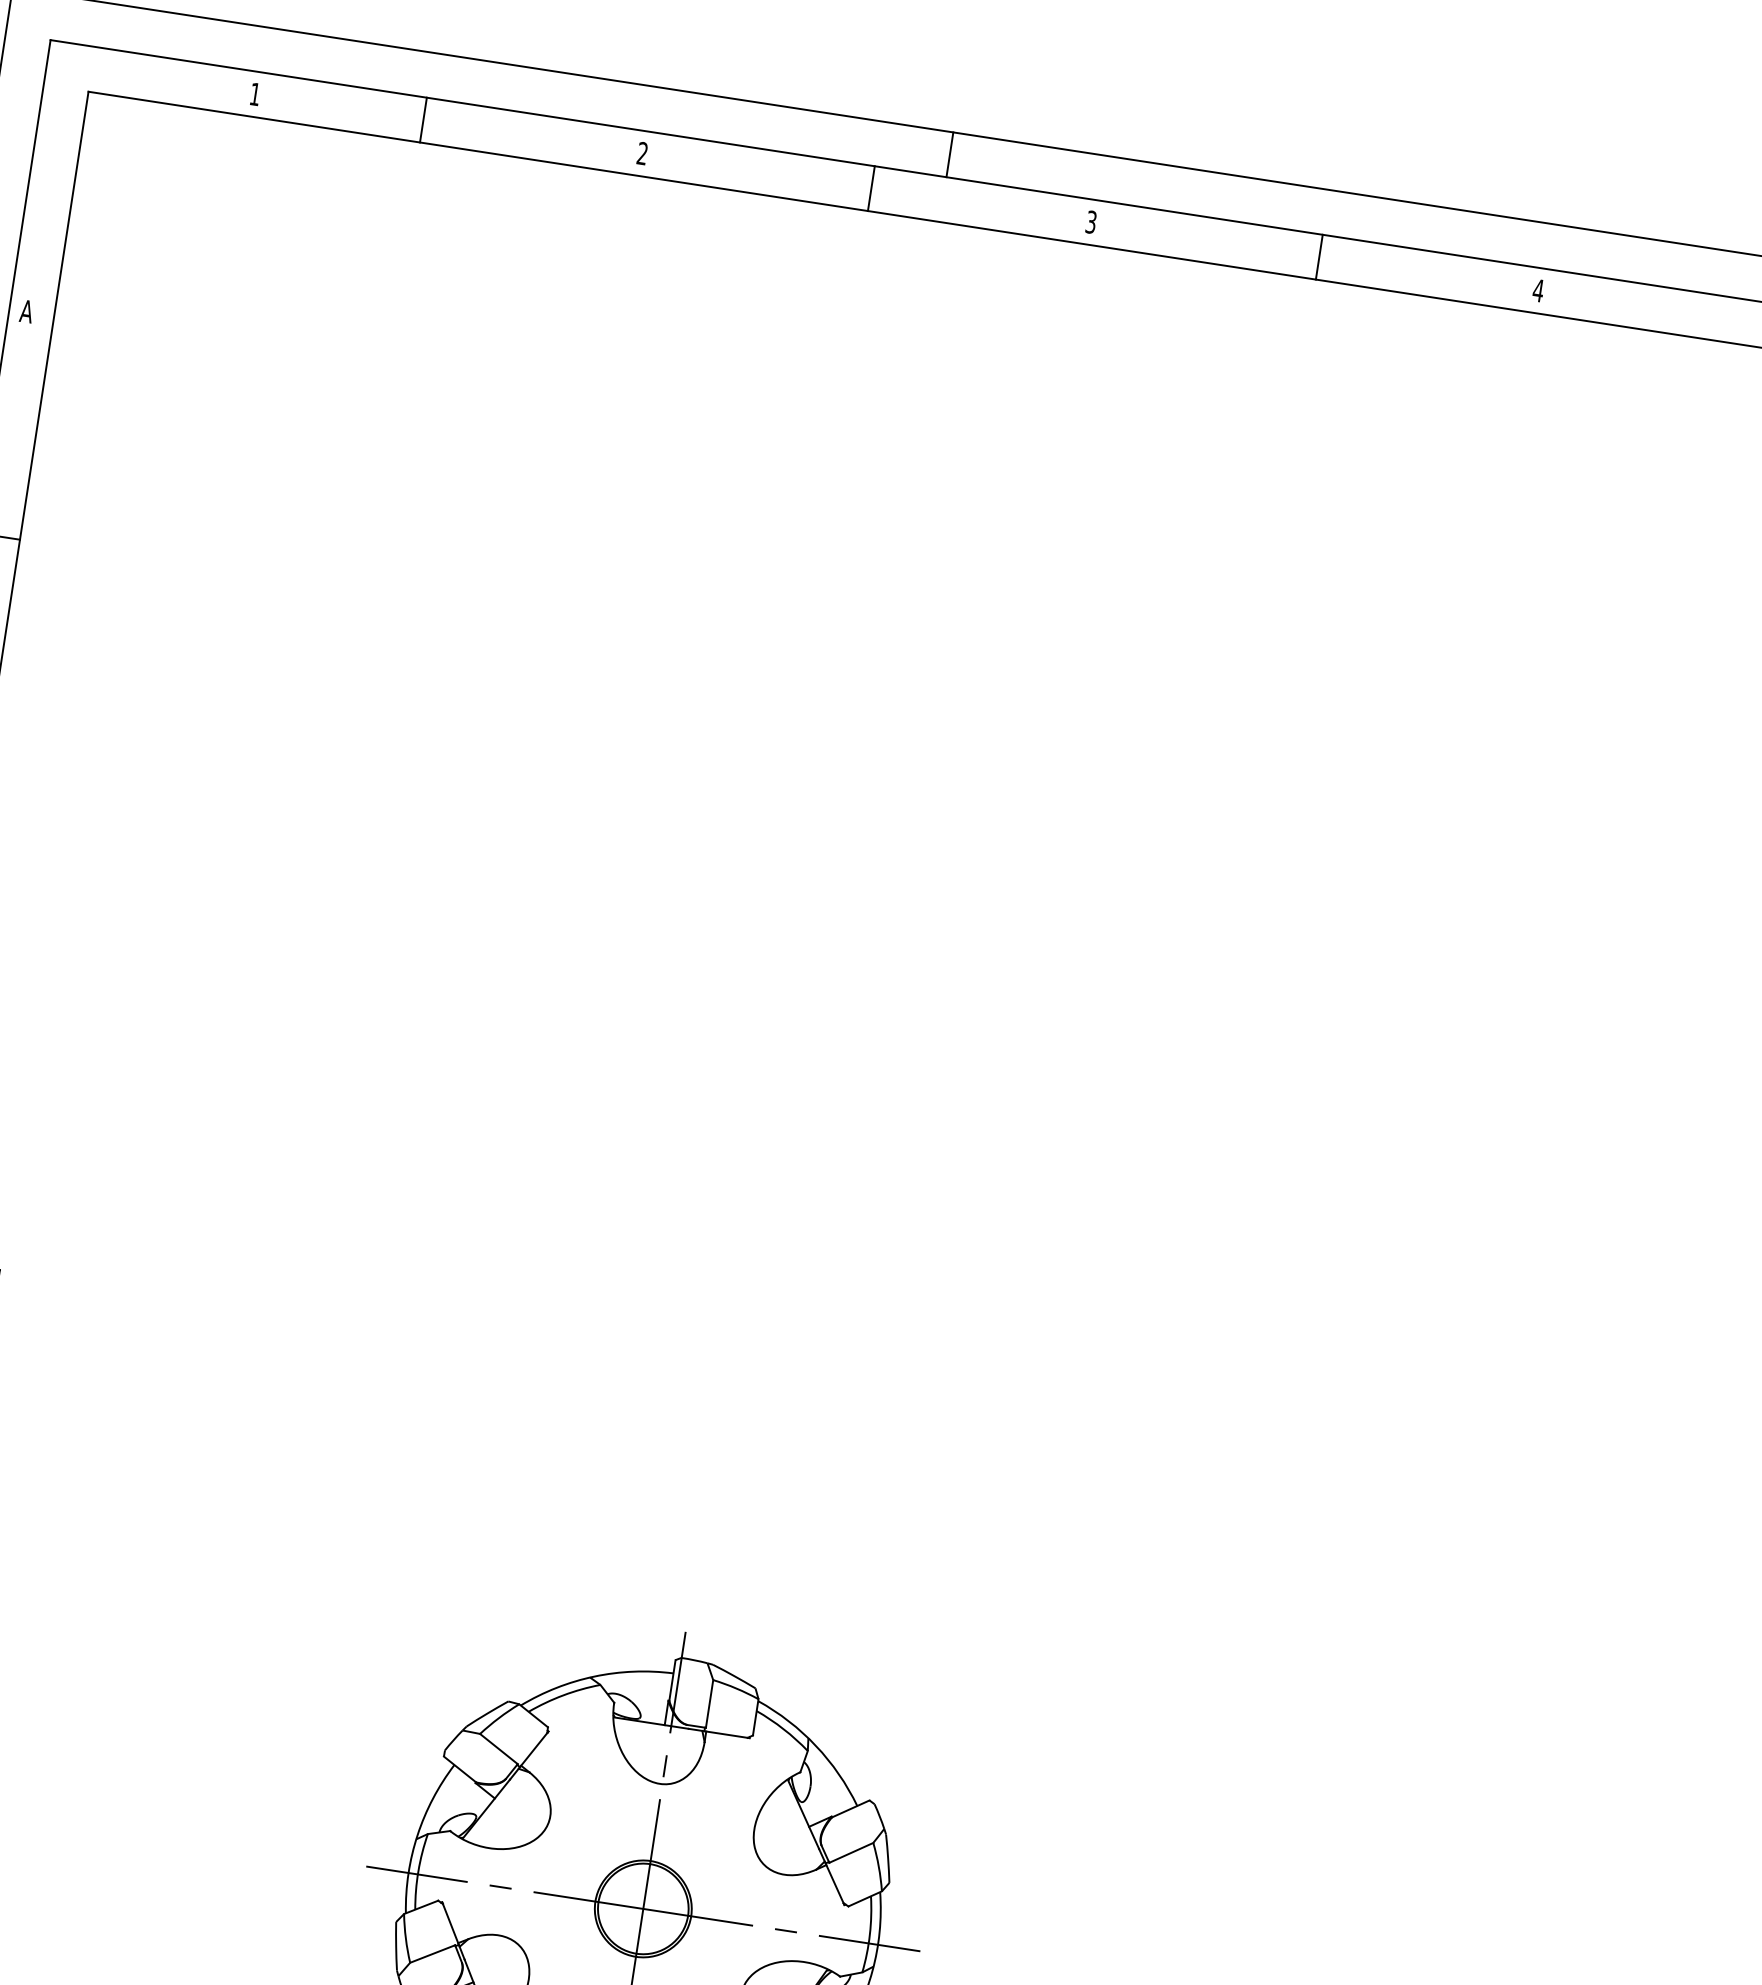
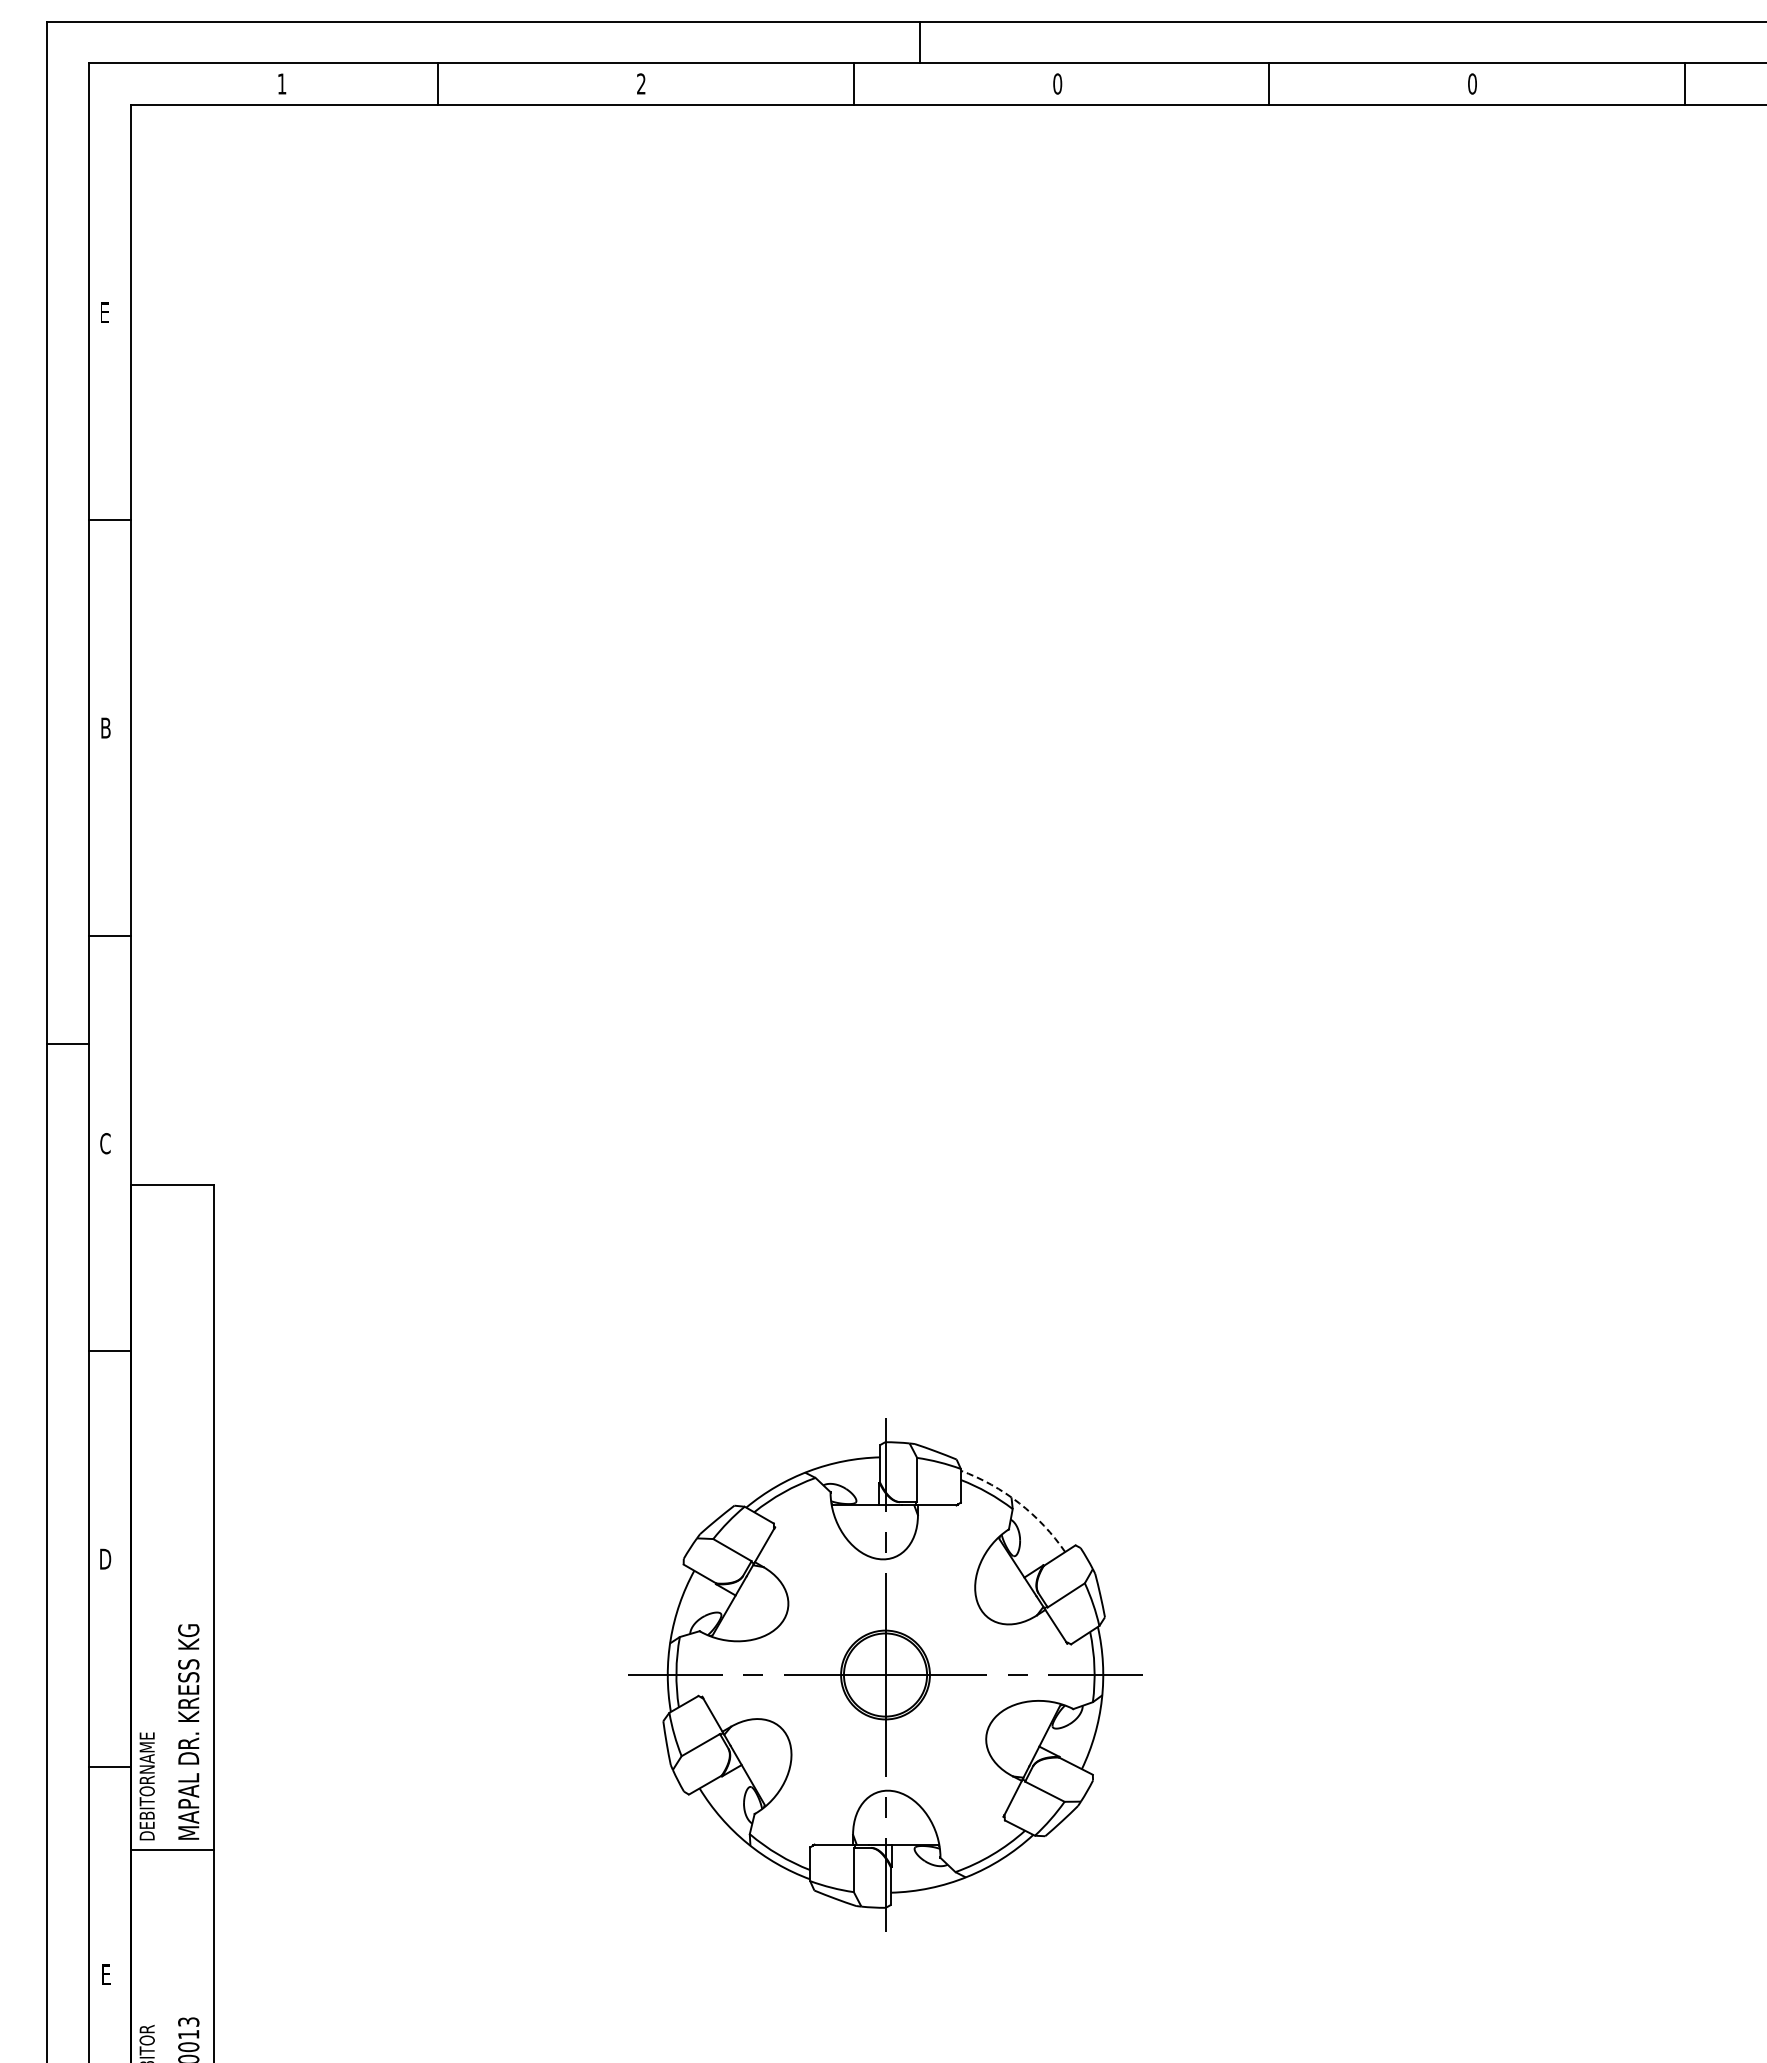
text: (1091, 221) -> (1057, 83), 3 -> 0
text: (1538, 290) -> (1472, 83), 4 -> 0
text: (26, 311) -> (104, 312), A -> E
arc: (816, 1746) -> (1019, 1503), solid -> dashed

